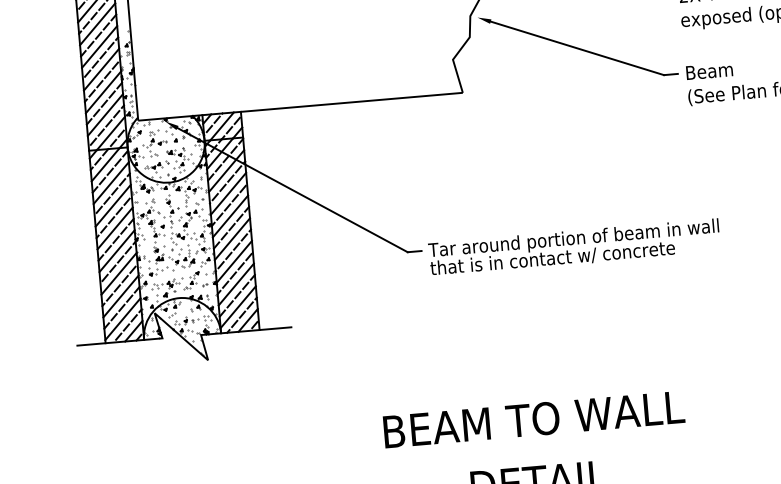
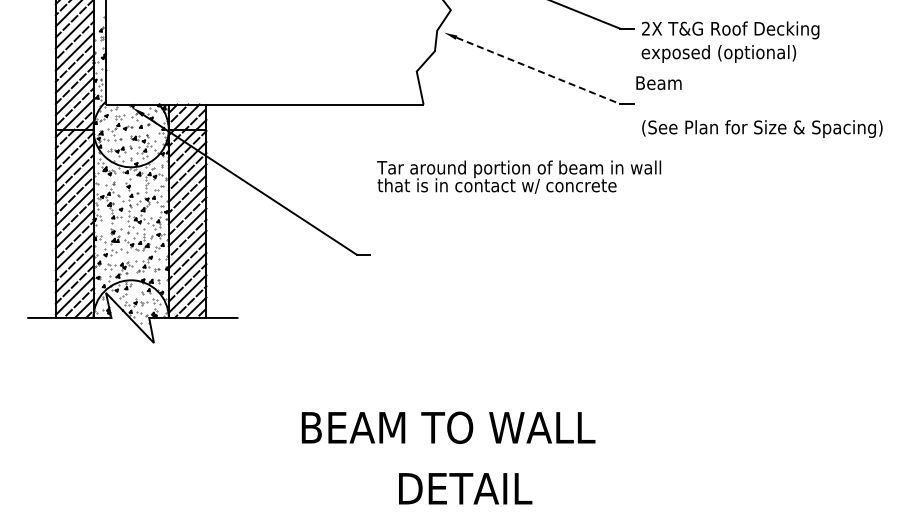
line: (577, 48) -> (538, 71), solid -> dashed
text: (709, 70) -> (658, 82), moved
text: (574, 246) -> (519, 176), moved
text: (533, 419) -> (448, 427), moved

